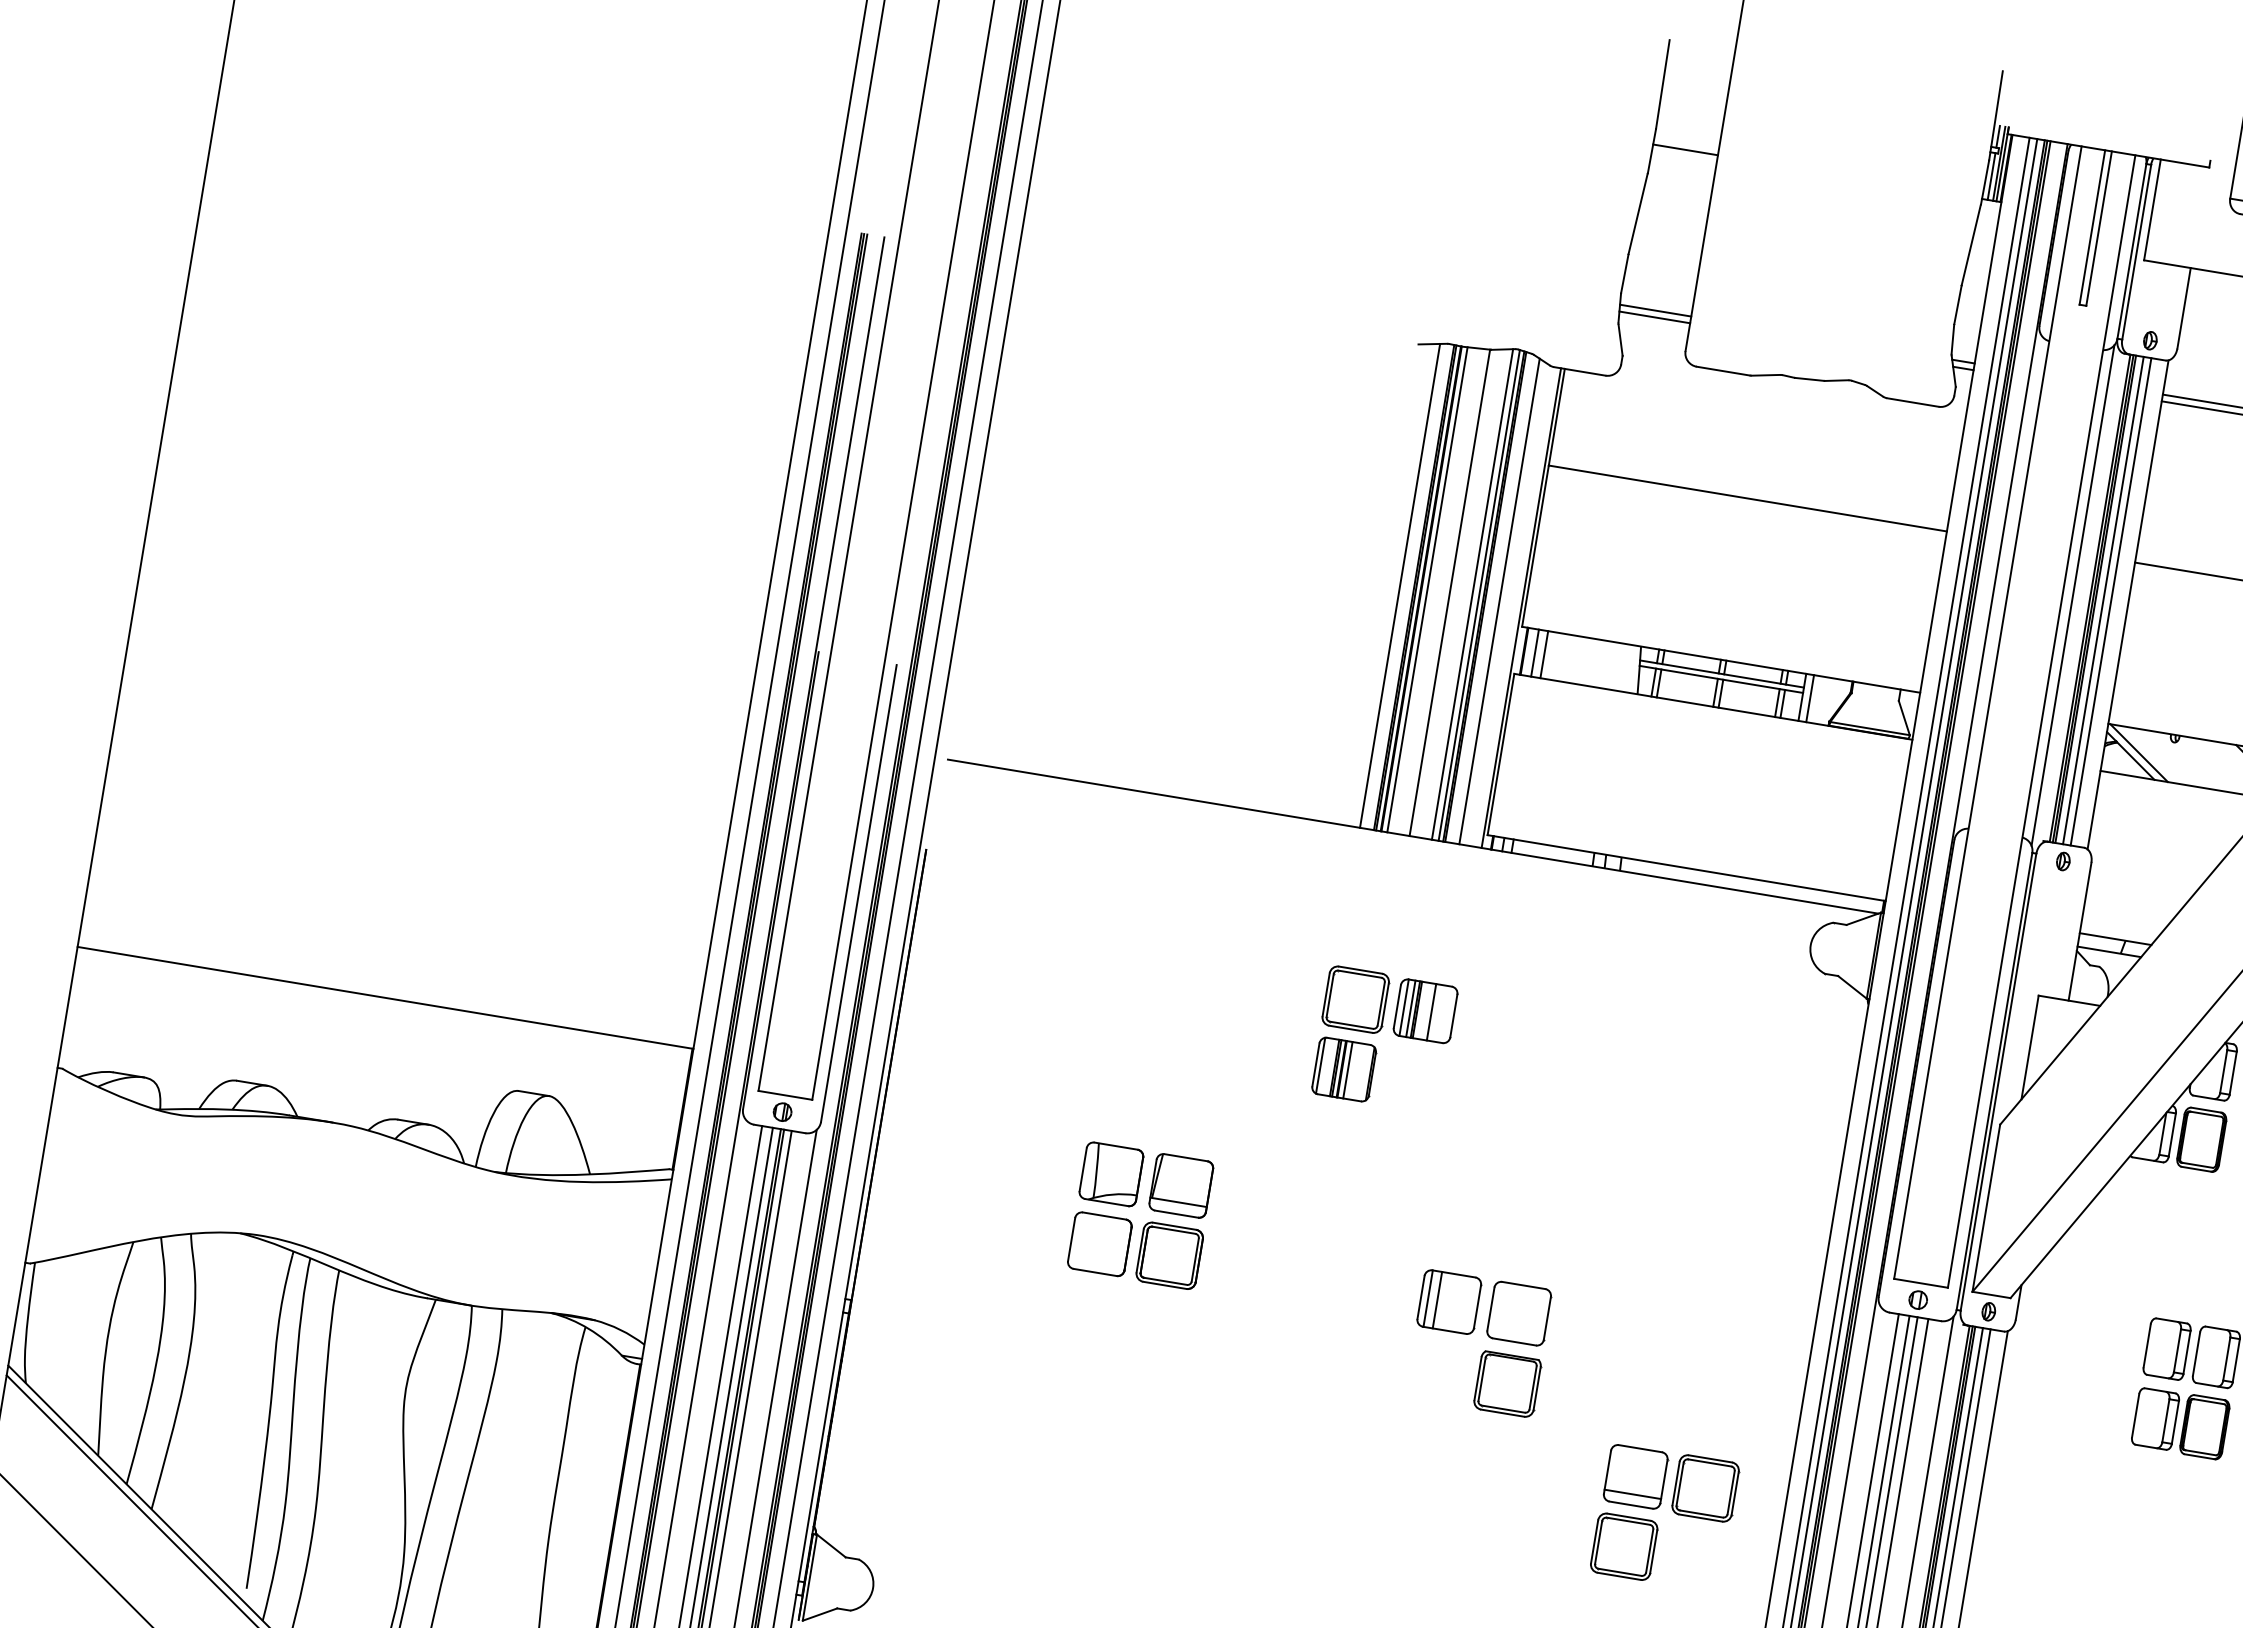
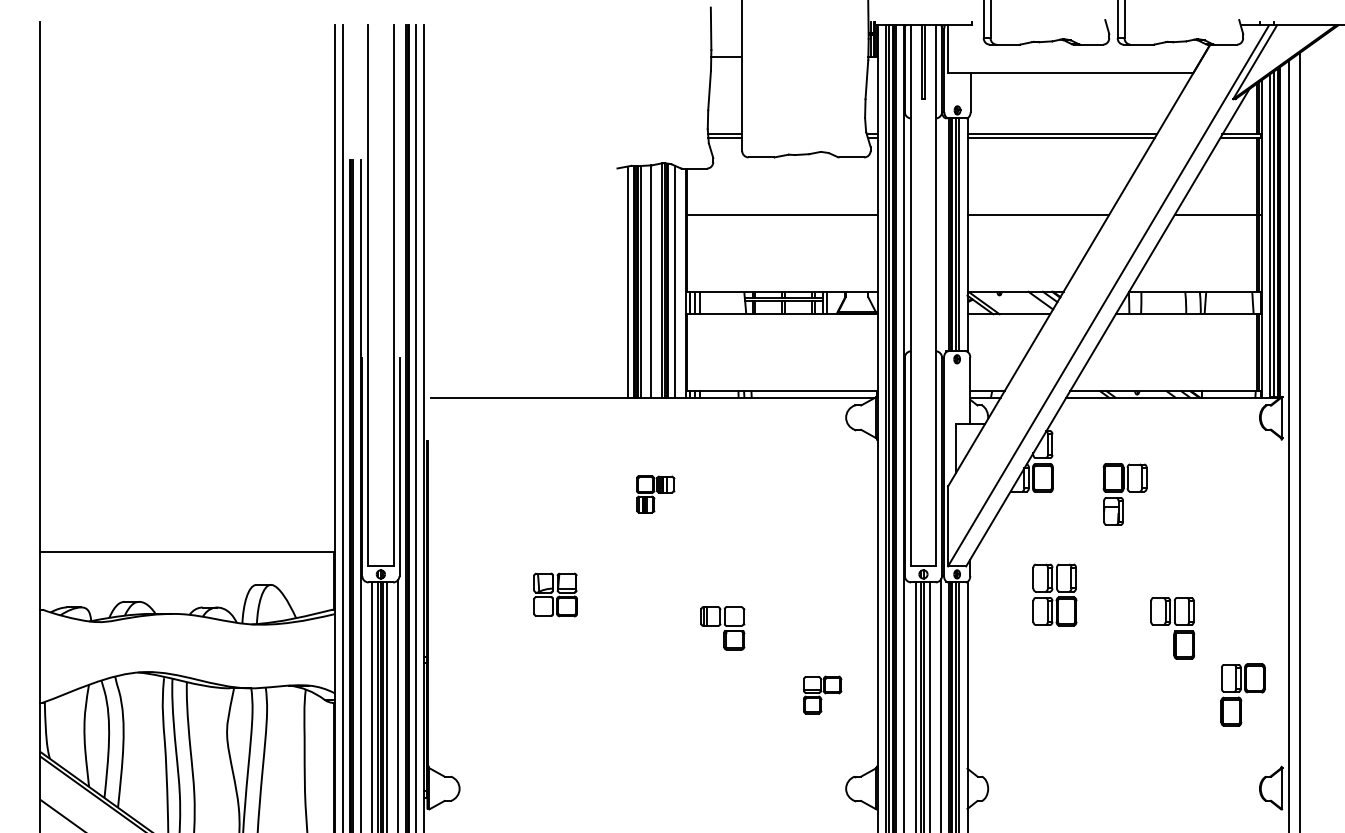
line: (2073, 594) -> (941, 234), removed
part: (1385, 1040) -> (655, 494), size x0.6
part: (1141, 1214) -> (555, 594), size x0.7
part: (1478, 1343) -> (722, 628), size x0.7
part: (1665, 1516) -> (822, 694), size x0.6

